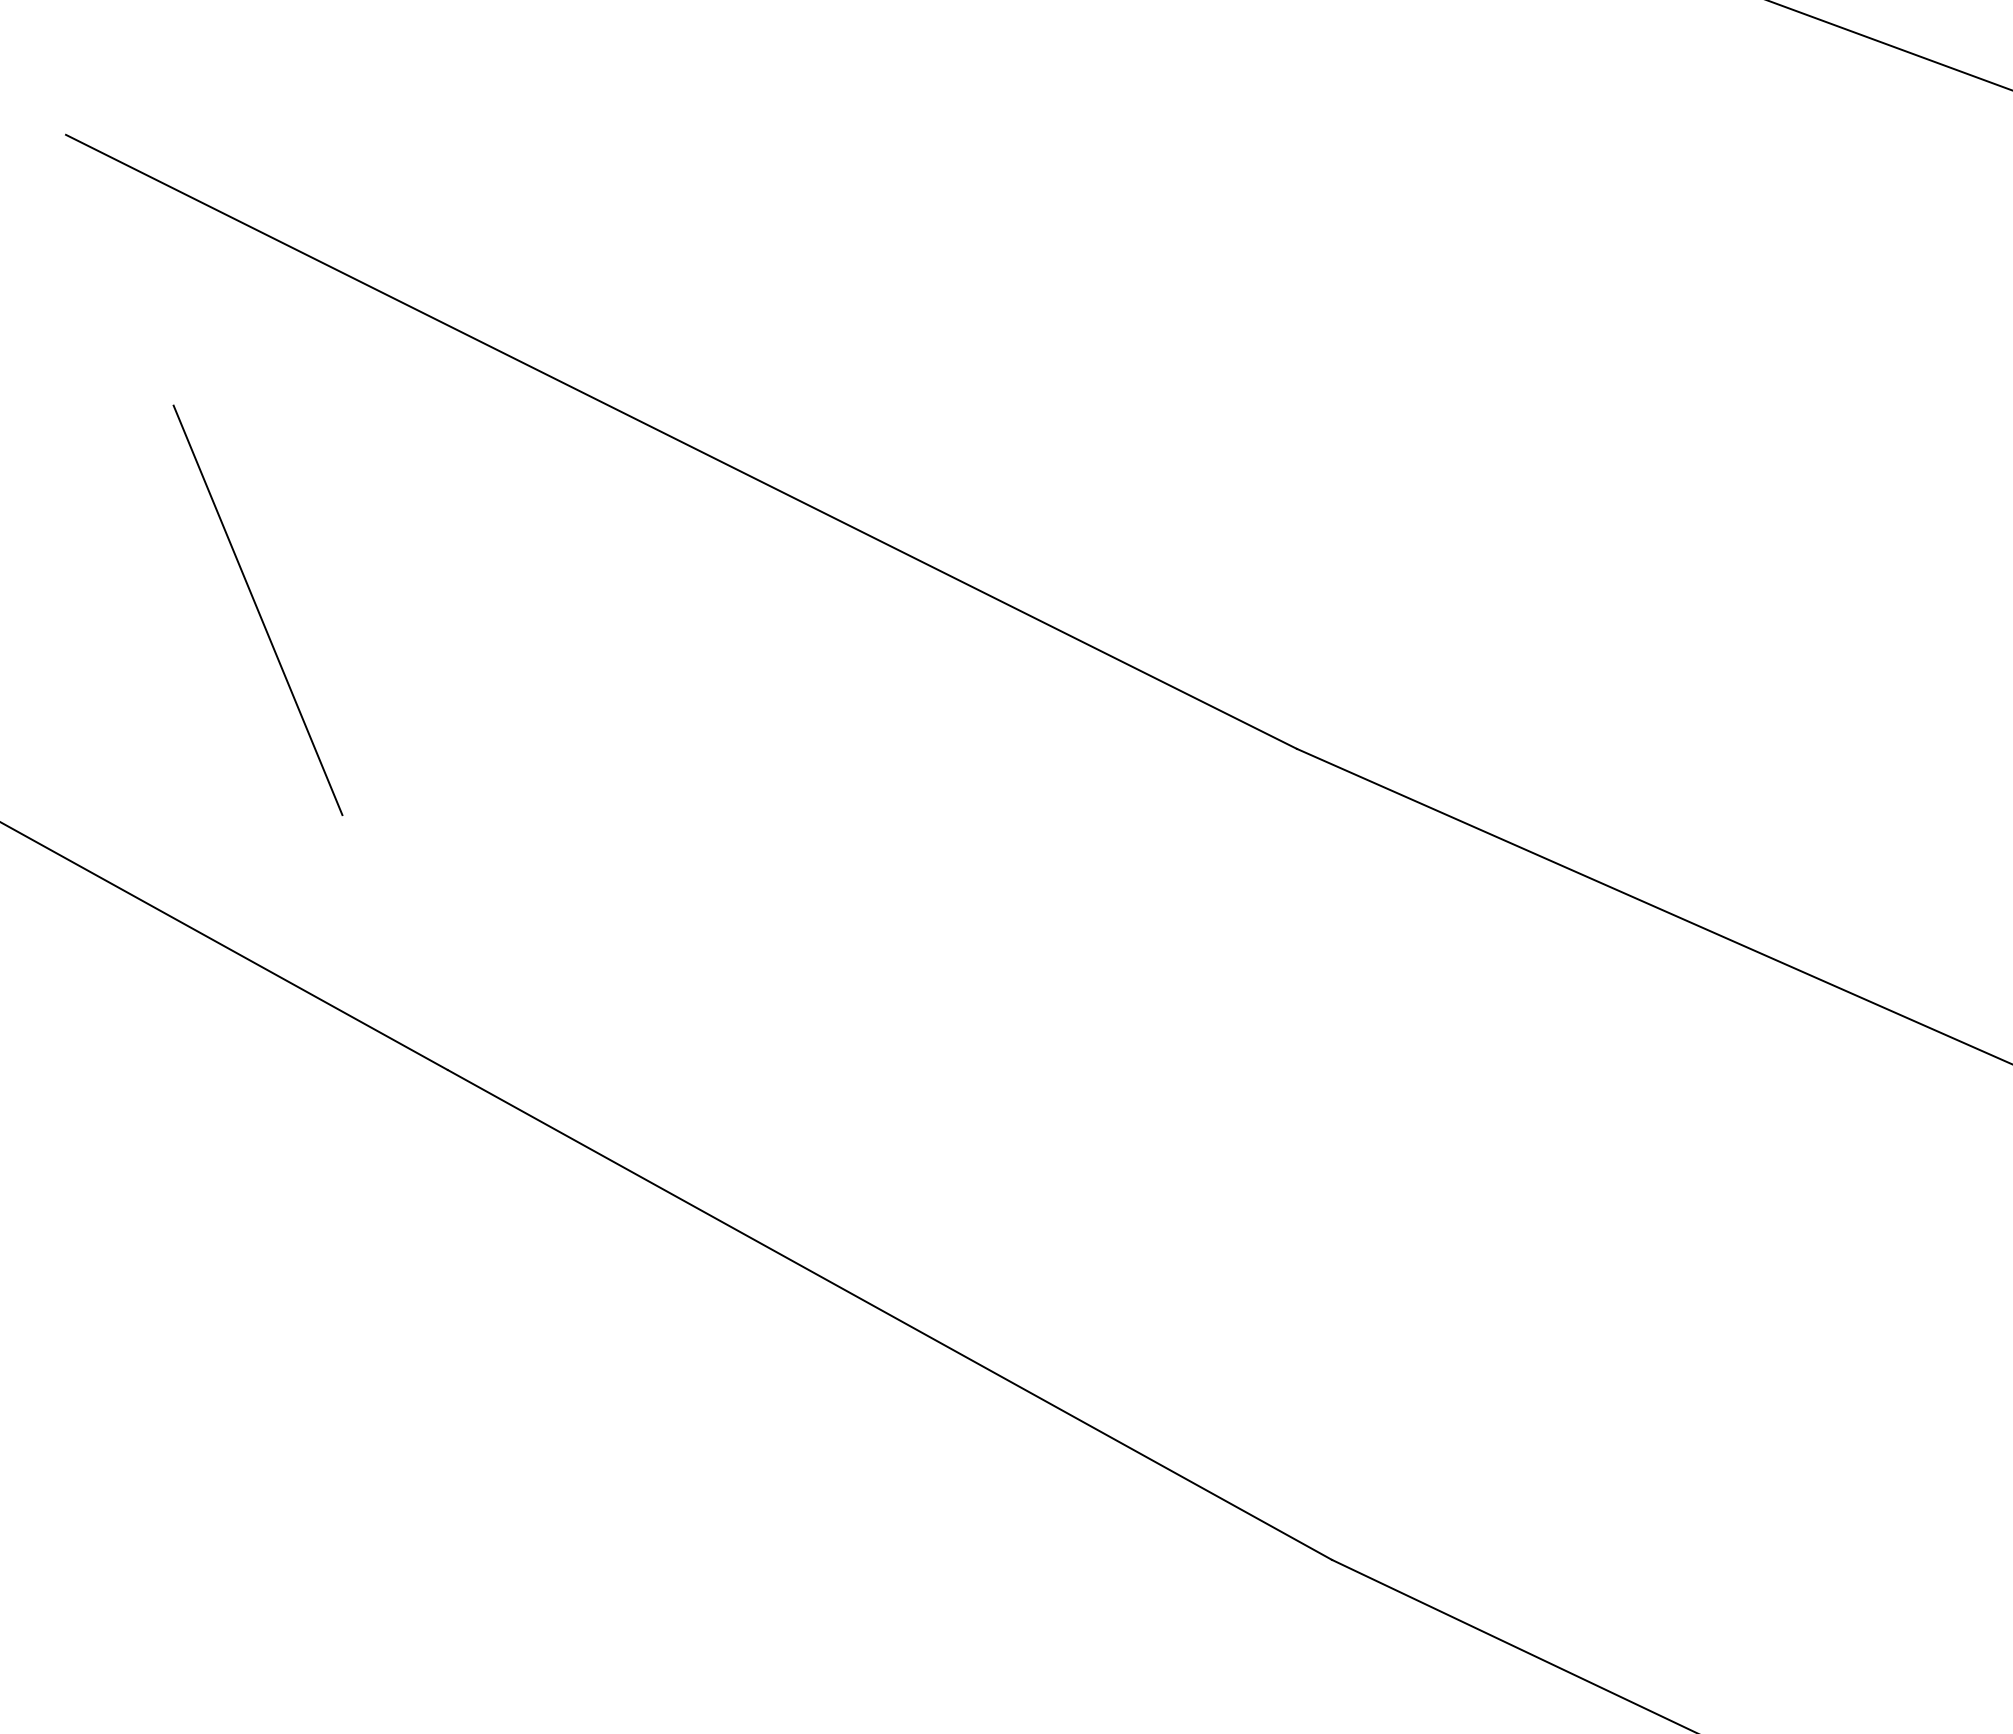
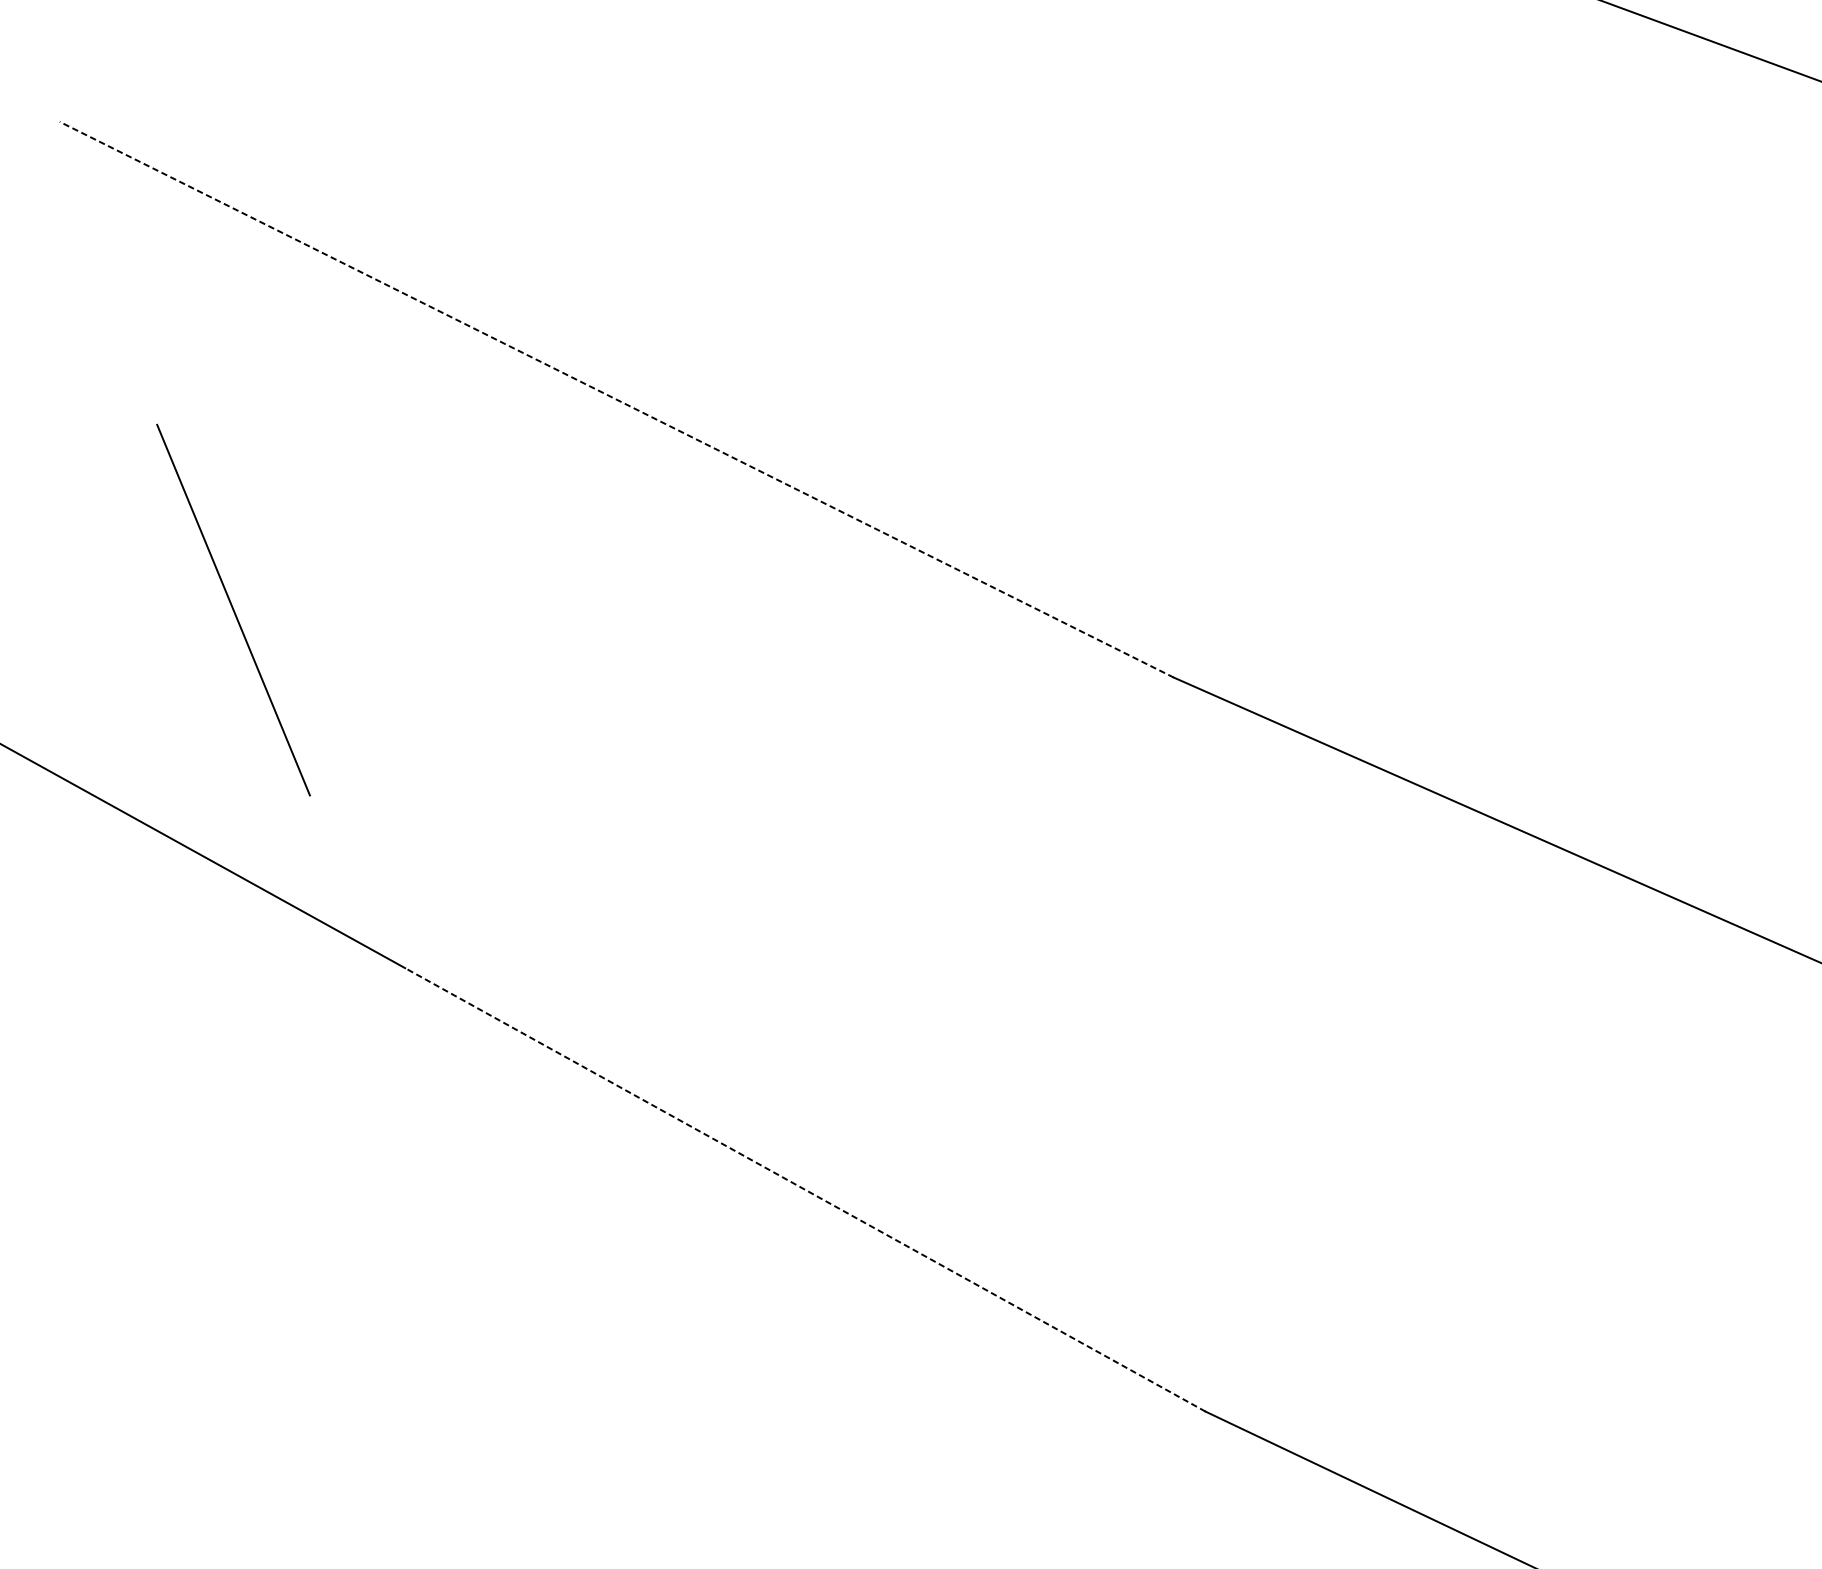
line: (681, 441) -> (616, 399), solid -> dashed
line: (257, 610) -> (233, 610), moved
line: (889, 1314) -> (805, 1189), solid -> dashed

